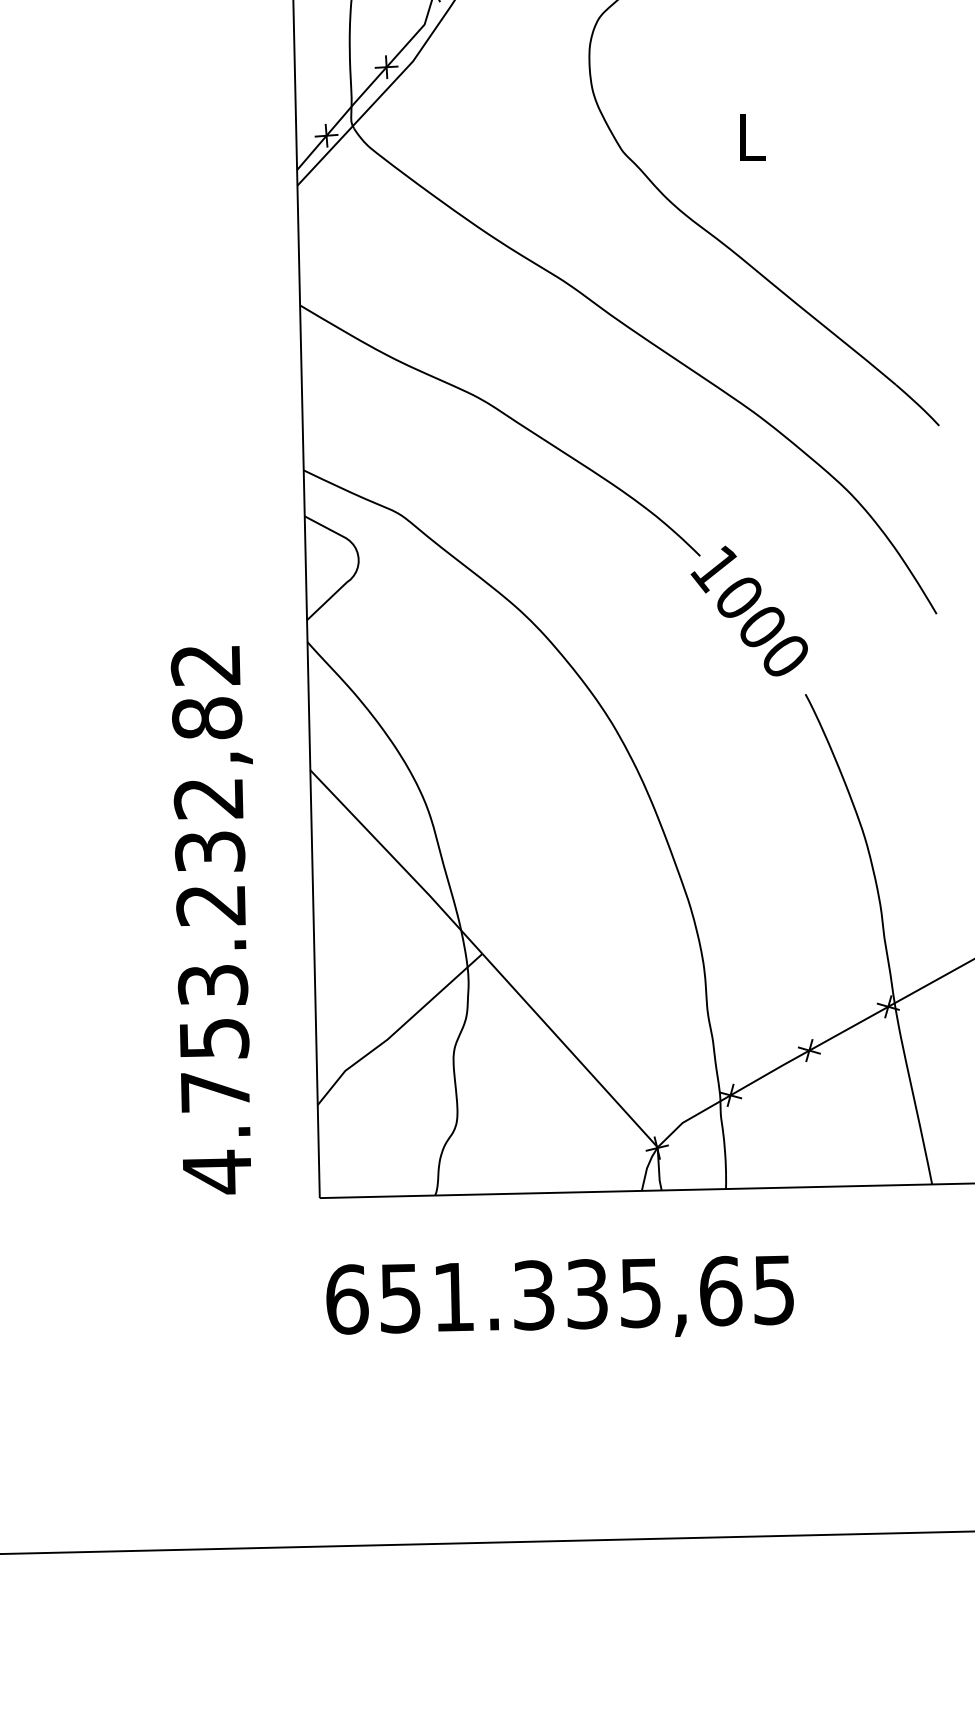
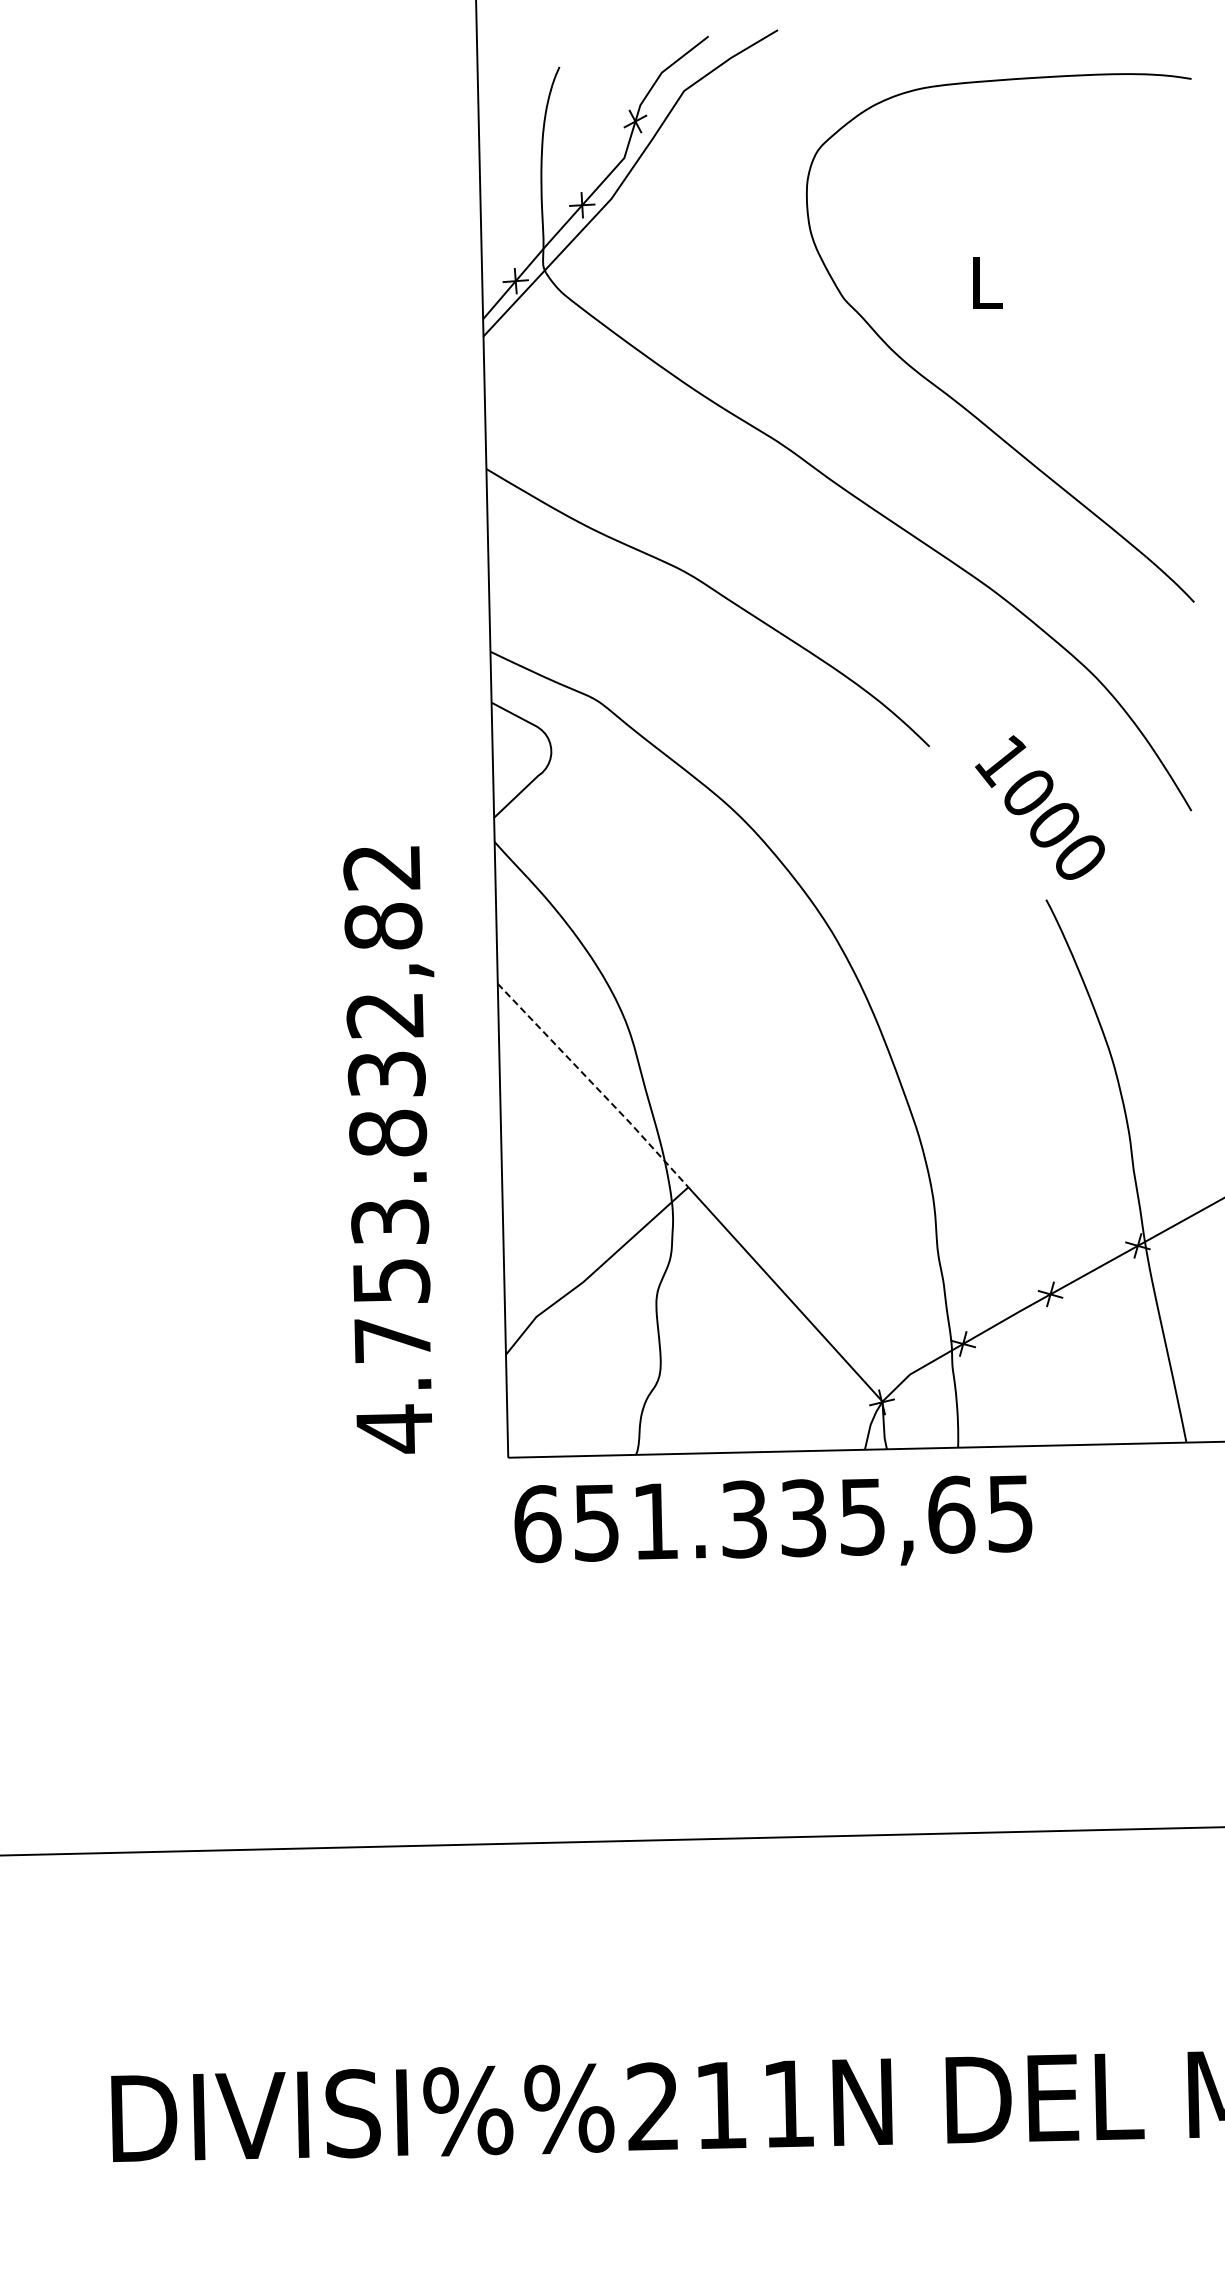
text: (748, 610) -> (1039, 807), moved
line: (397, 861) -> (594, 1085), solid -> dashed
text: (211, 904) -> (388, 1132), 4.753.232,82 -> 4.753.832,82
text: (560, 1296) -> (773, 1520), moved

